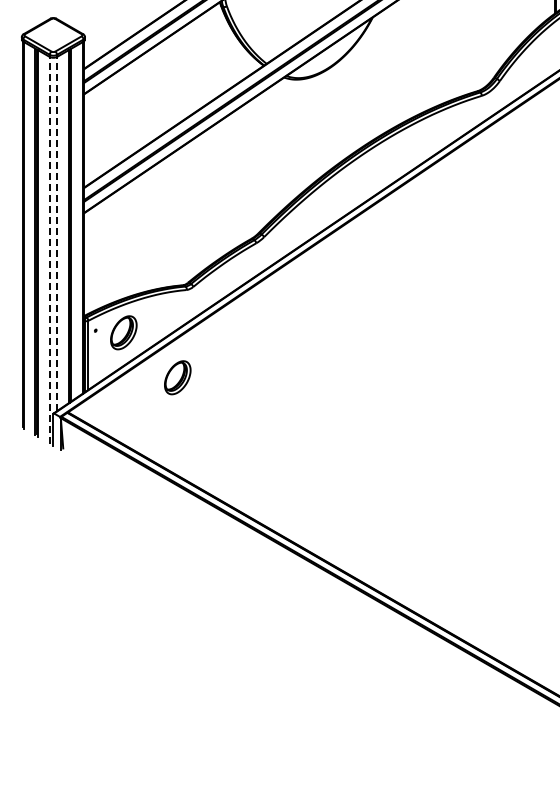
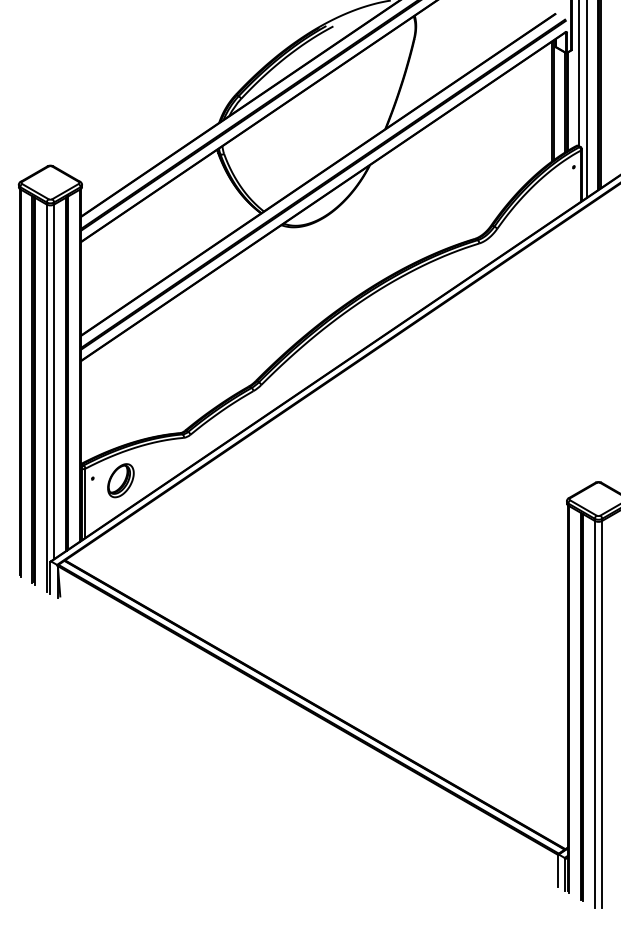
line: (57, 233) -> (54, 381), dashed -> solid
line: (49, 249) -> (46, 397), dashed -> solid
part: (177, 377) -> (174, 525), removed

